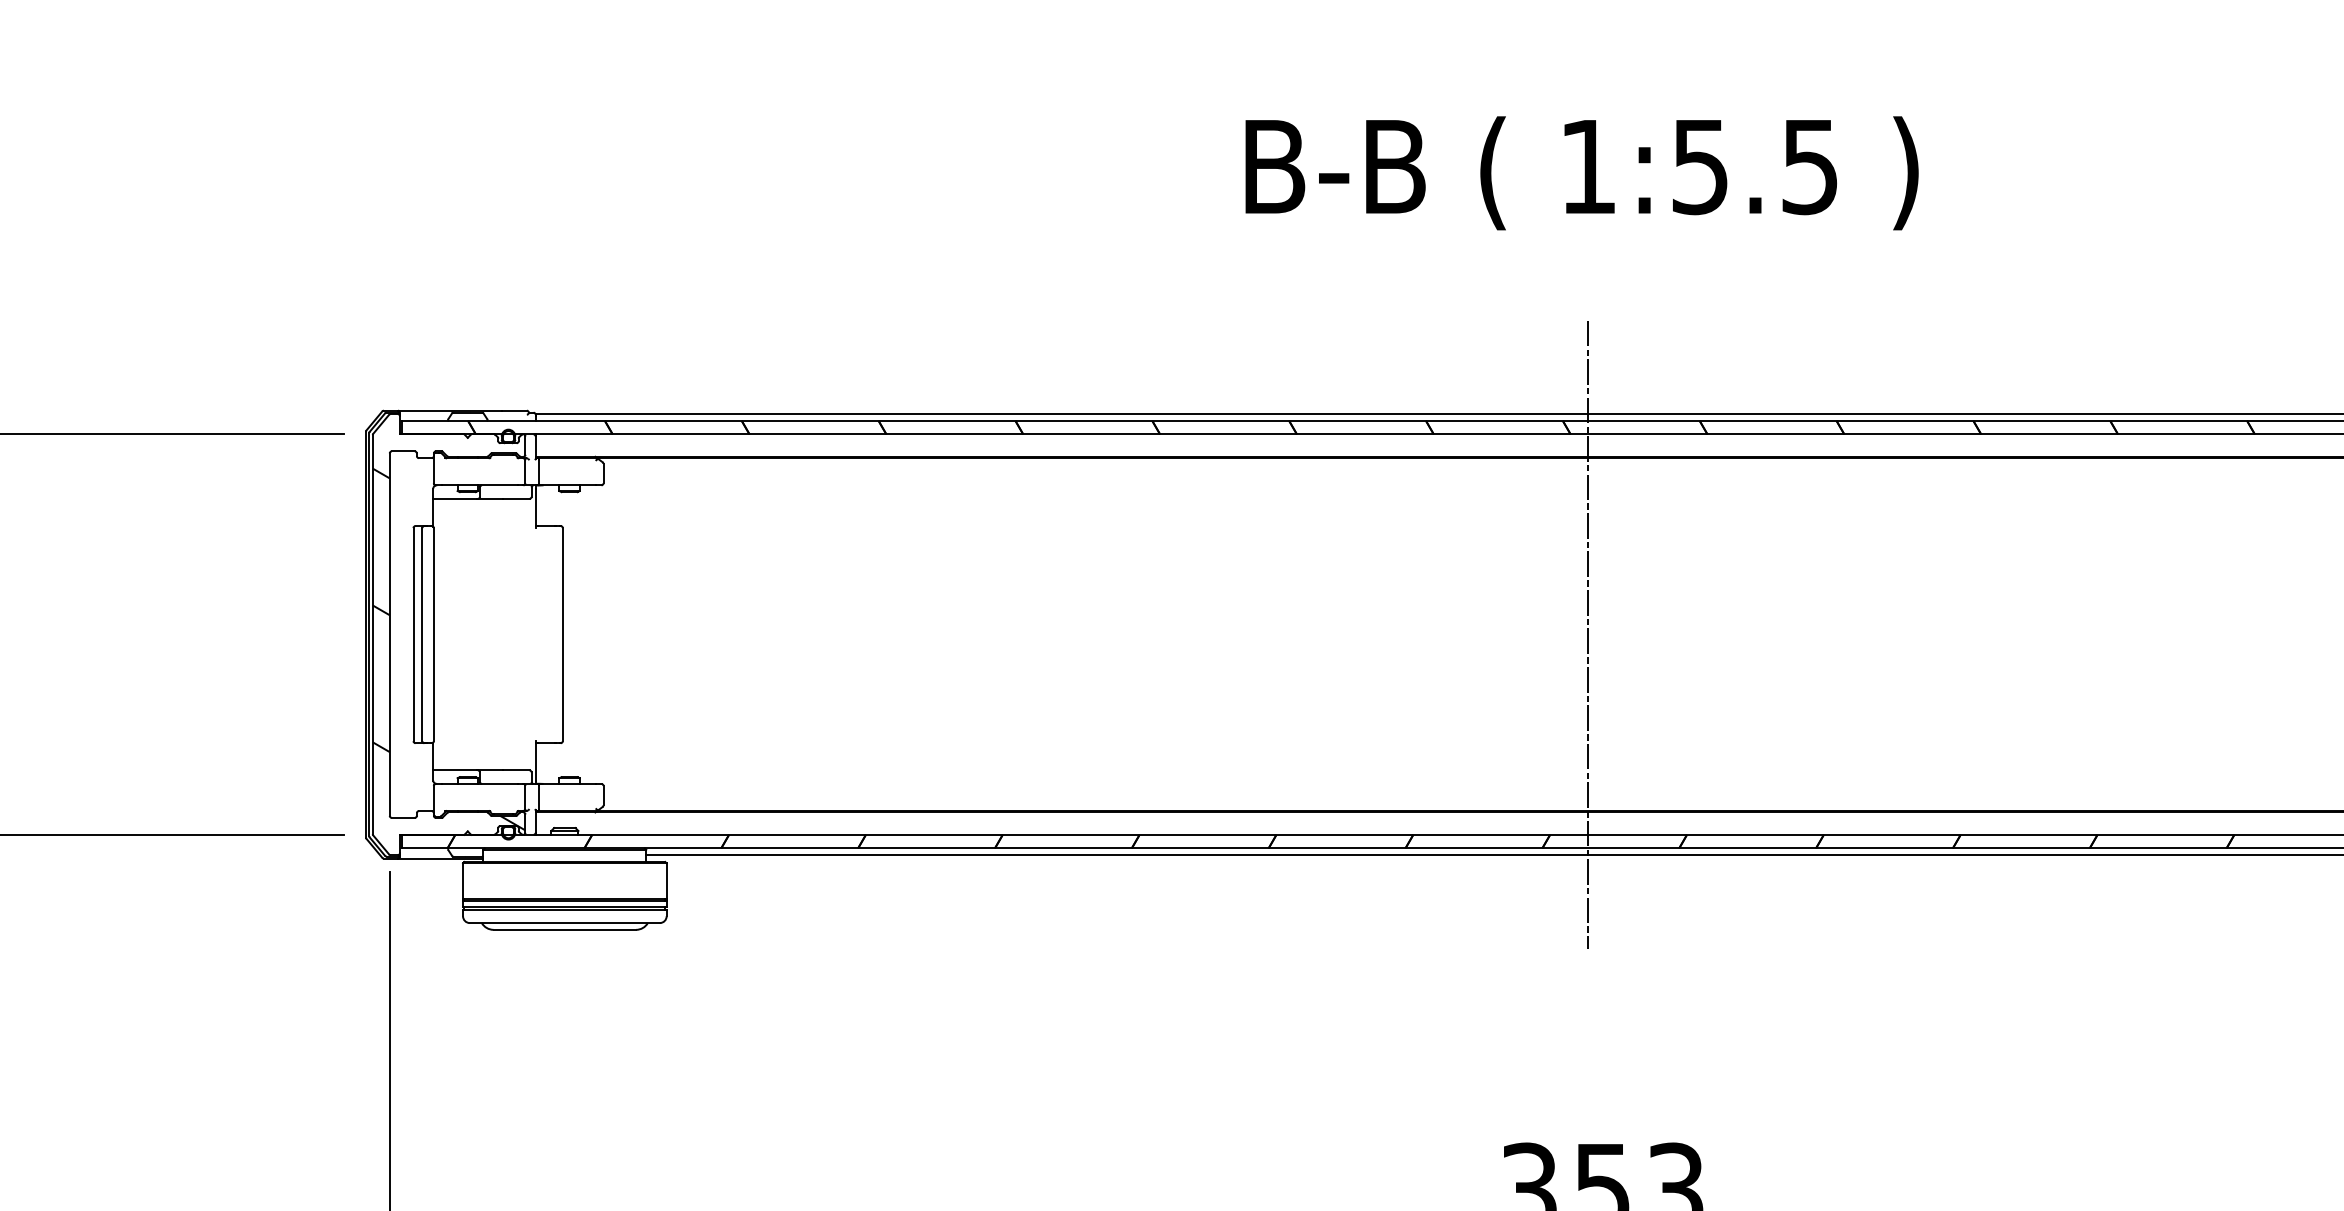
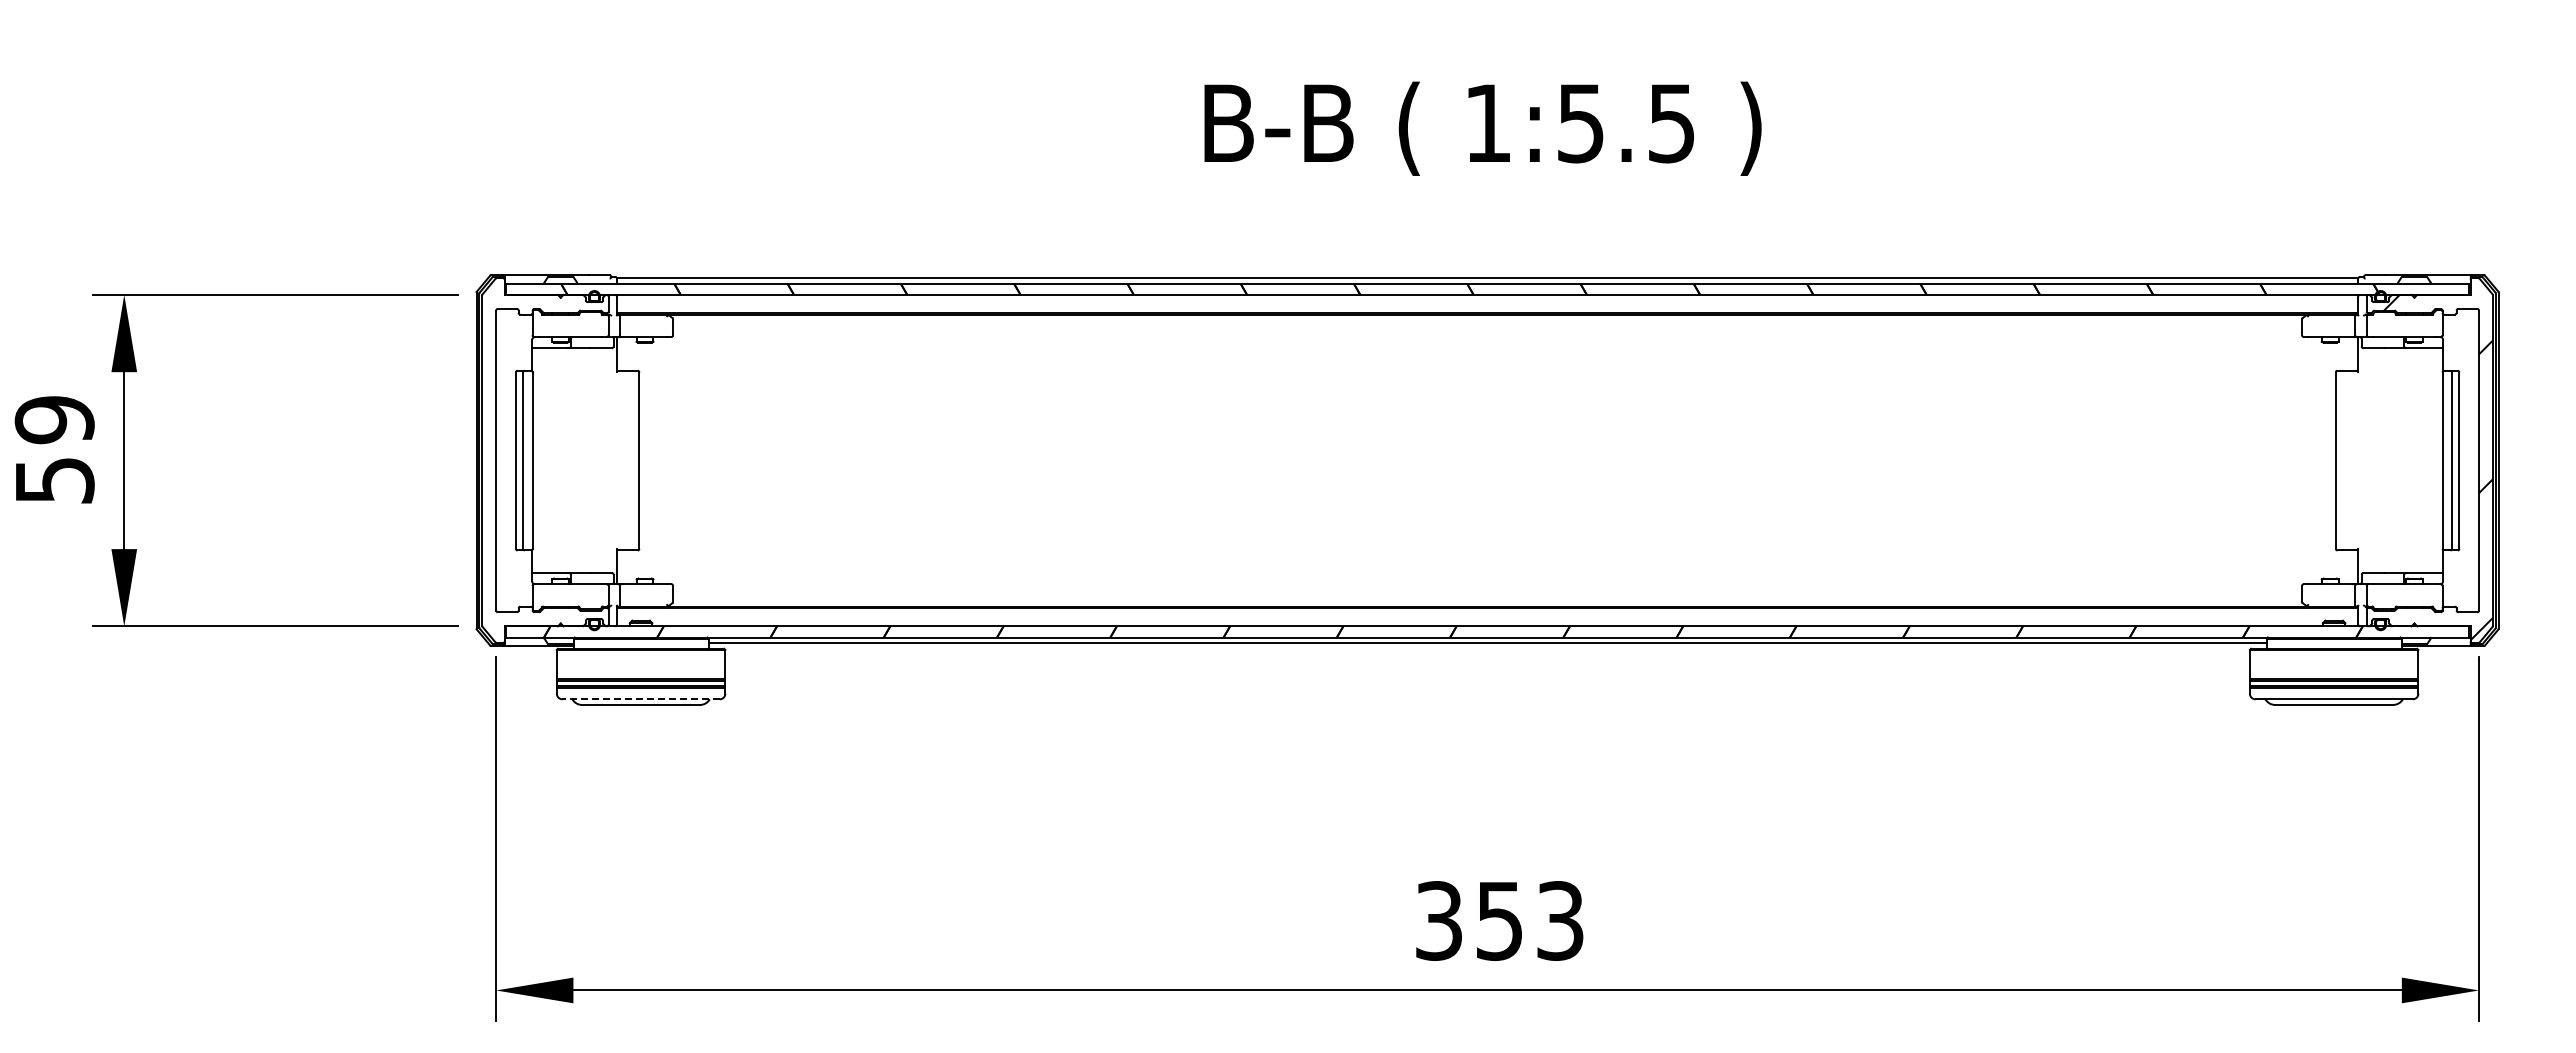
text: (1581, 172) -> (1482, 128), moved
line: (1587, 634) -> (1487, 460), removed
hatch: (449, 648) -> (545, 472), removed
line: (565, 923) -> (641, 699), solid -> dashed

